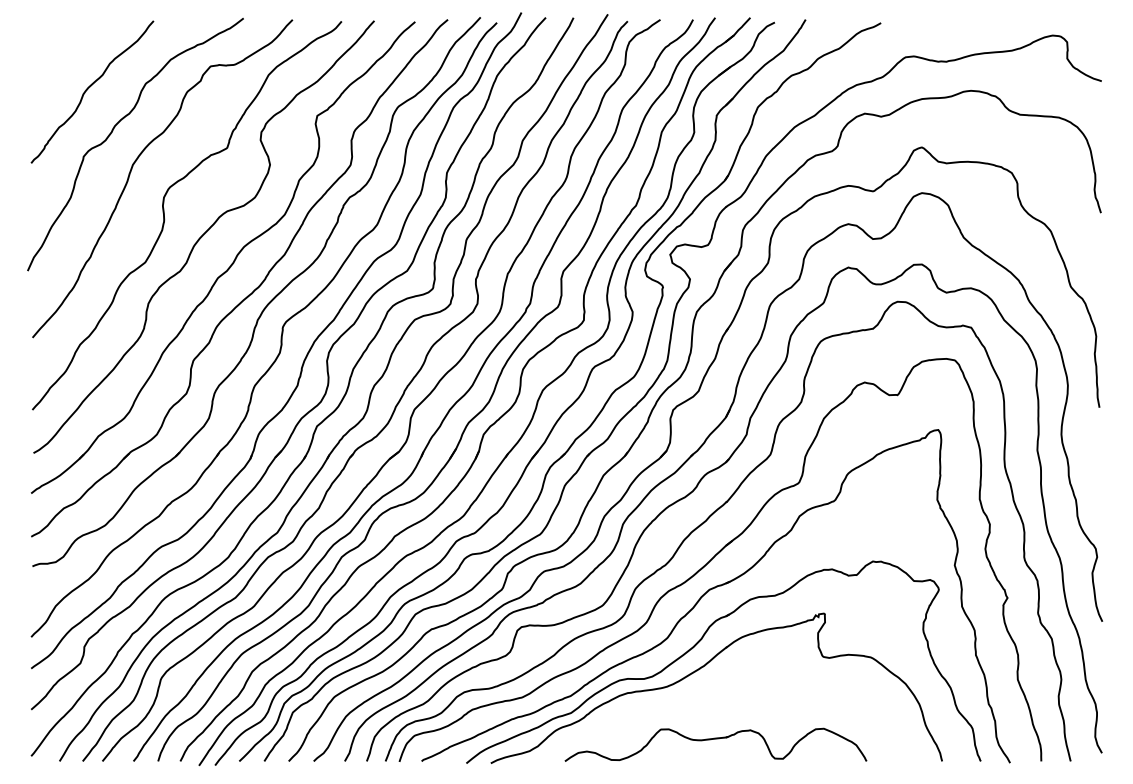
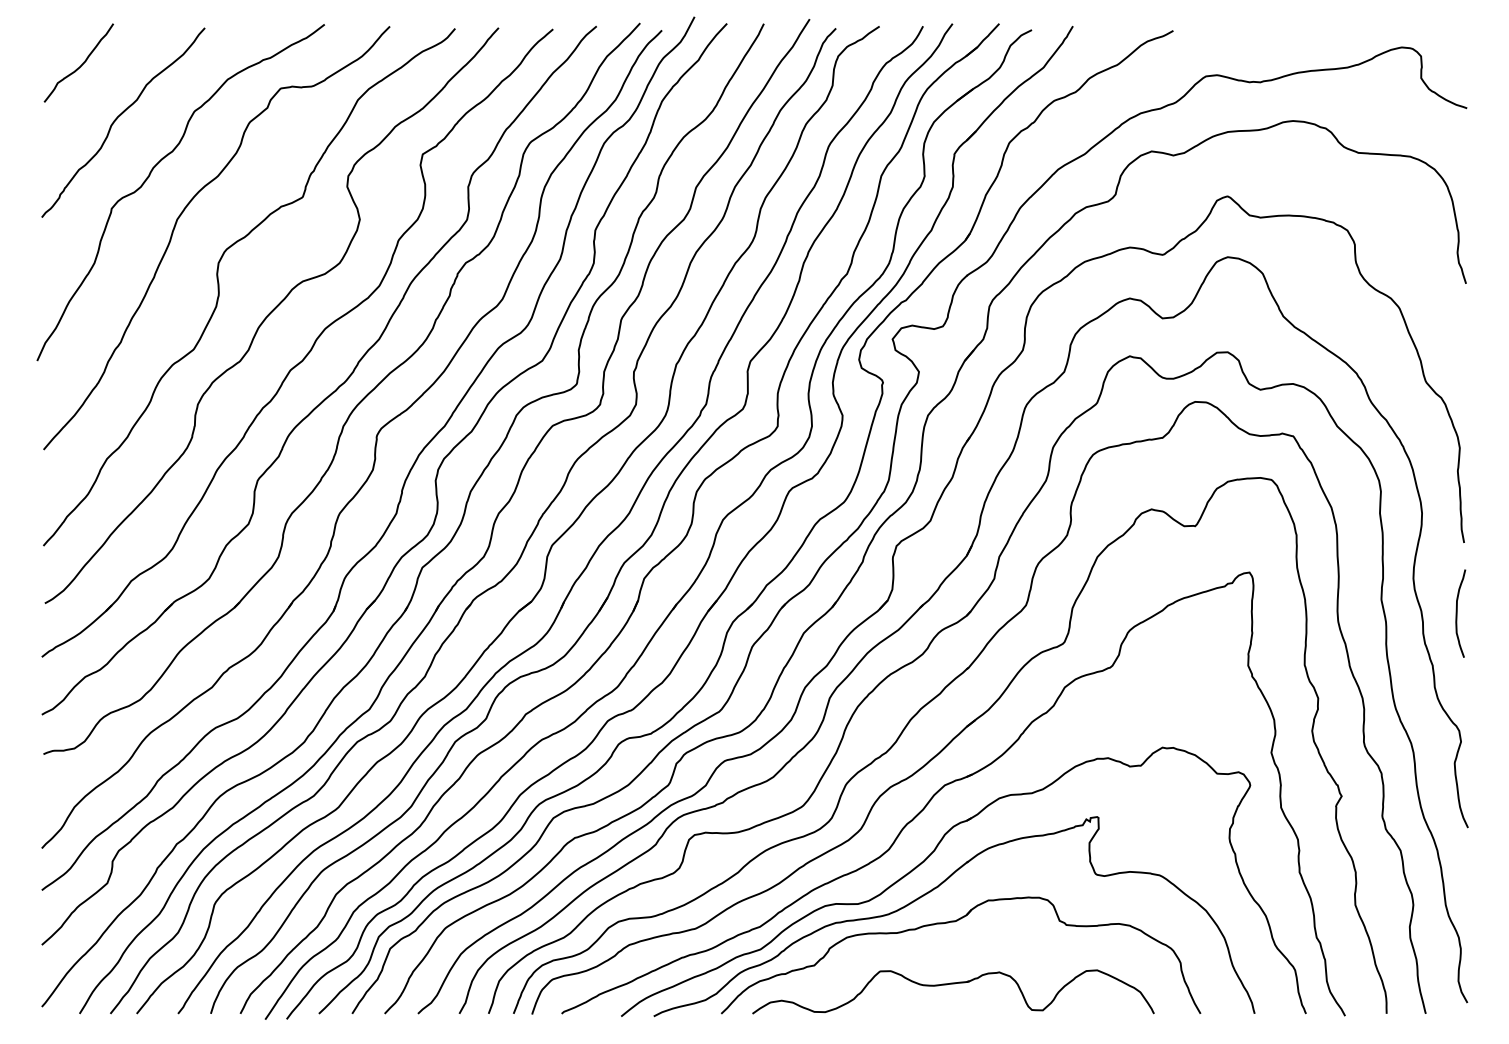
curve: (61, 48) -> (81, 64), added
curve: (1094, 460) -> (1457, 613), added
part: (717, 692) -> (955, 922), added

